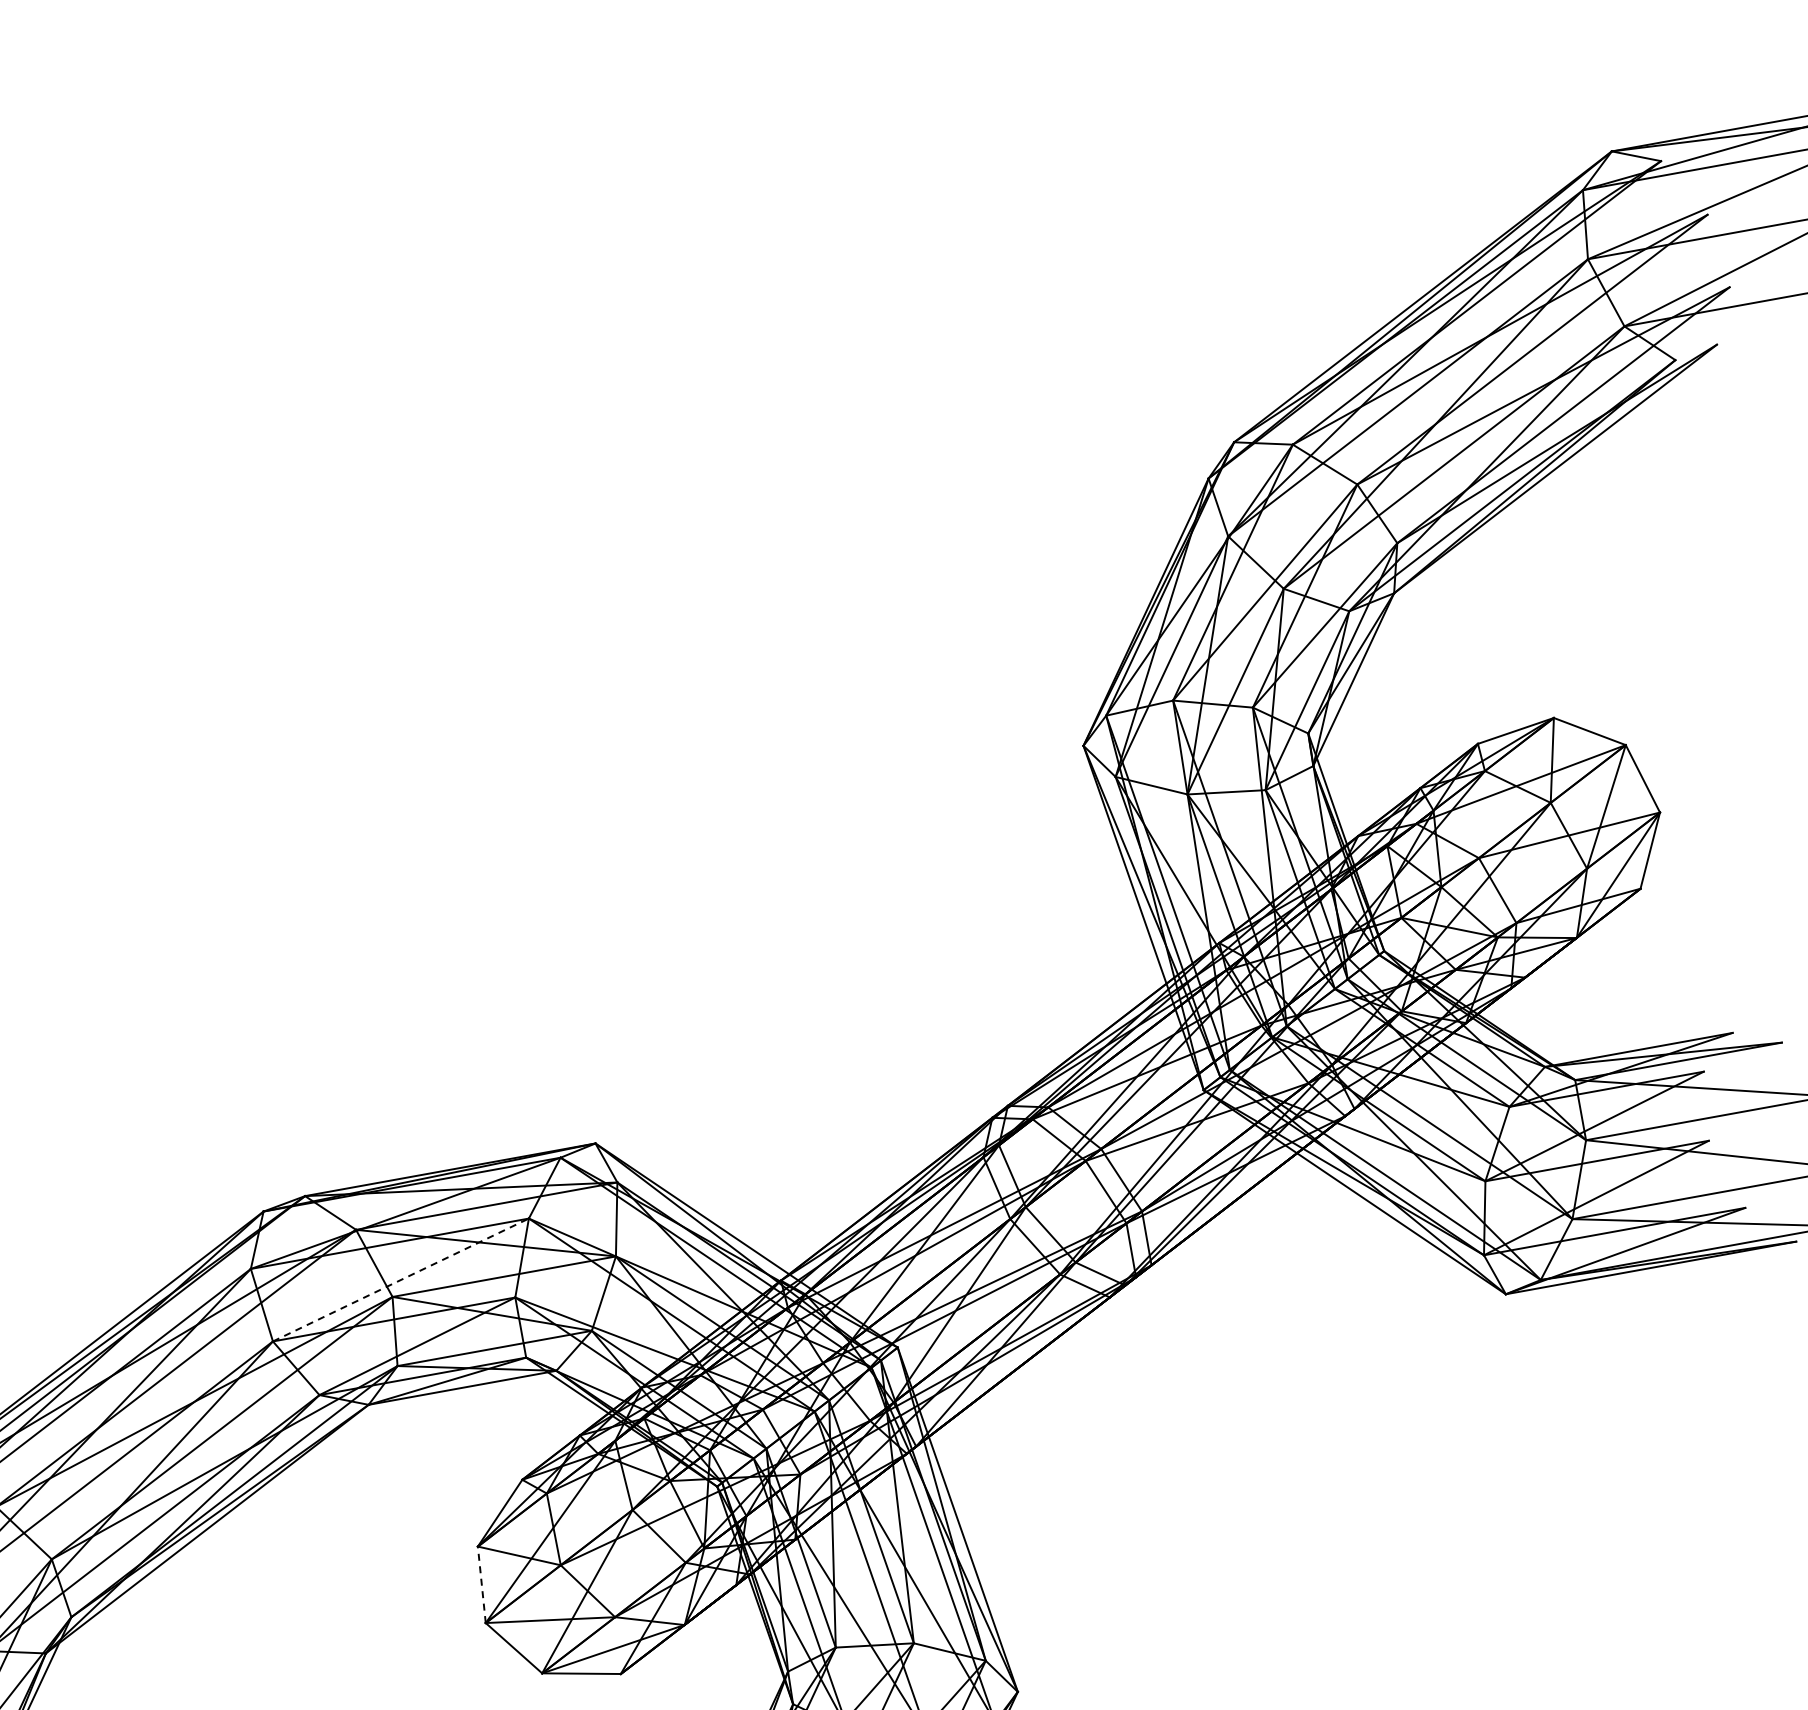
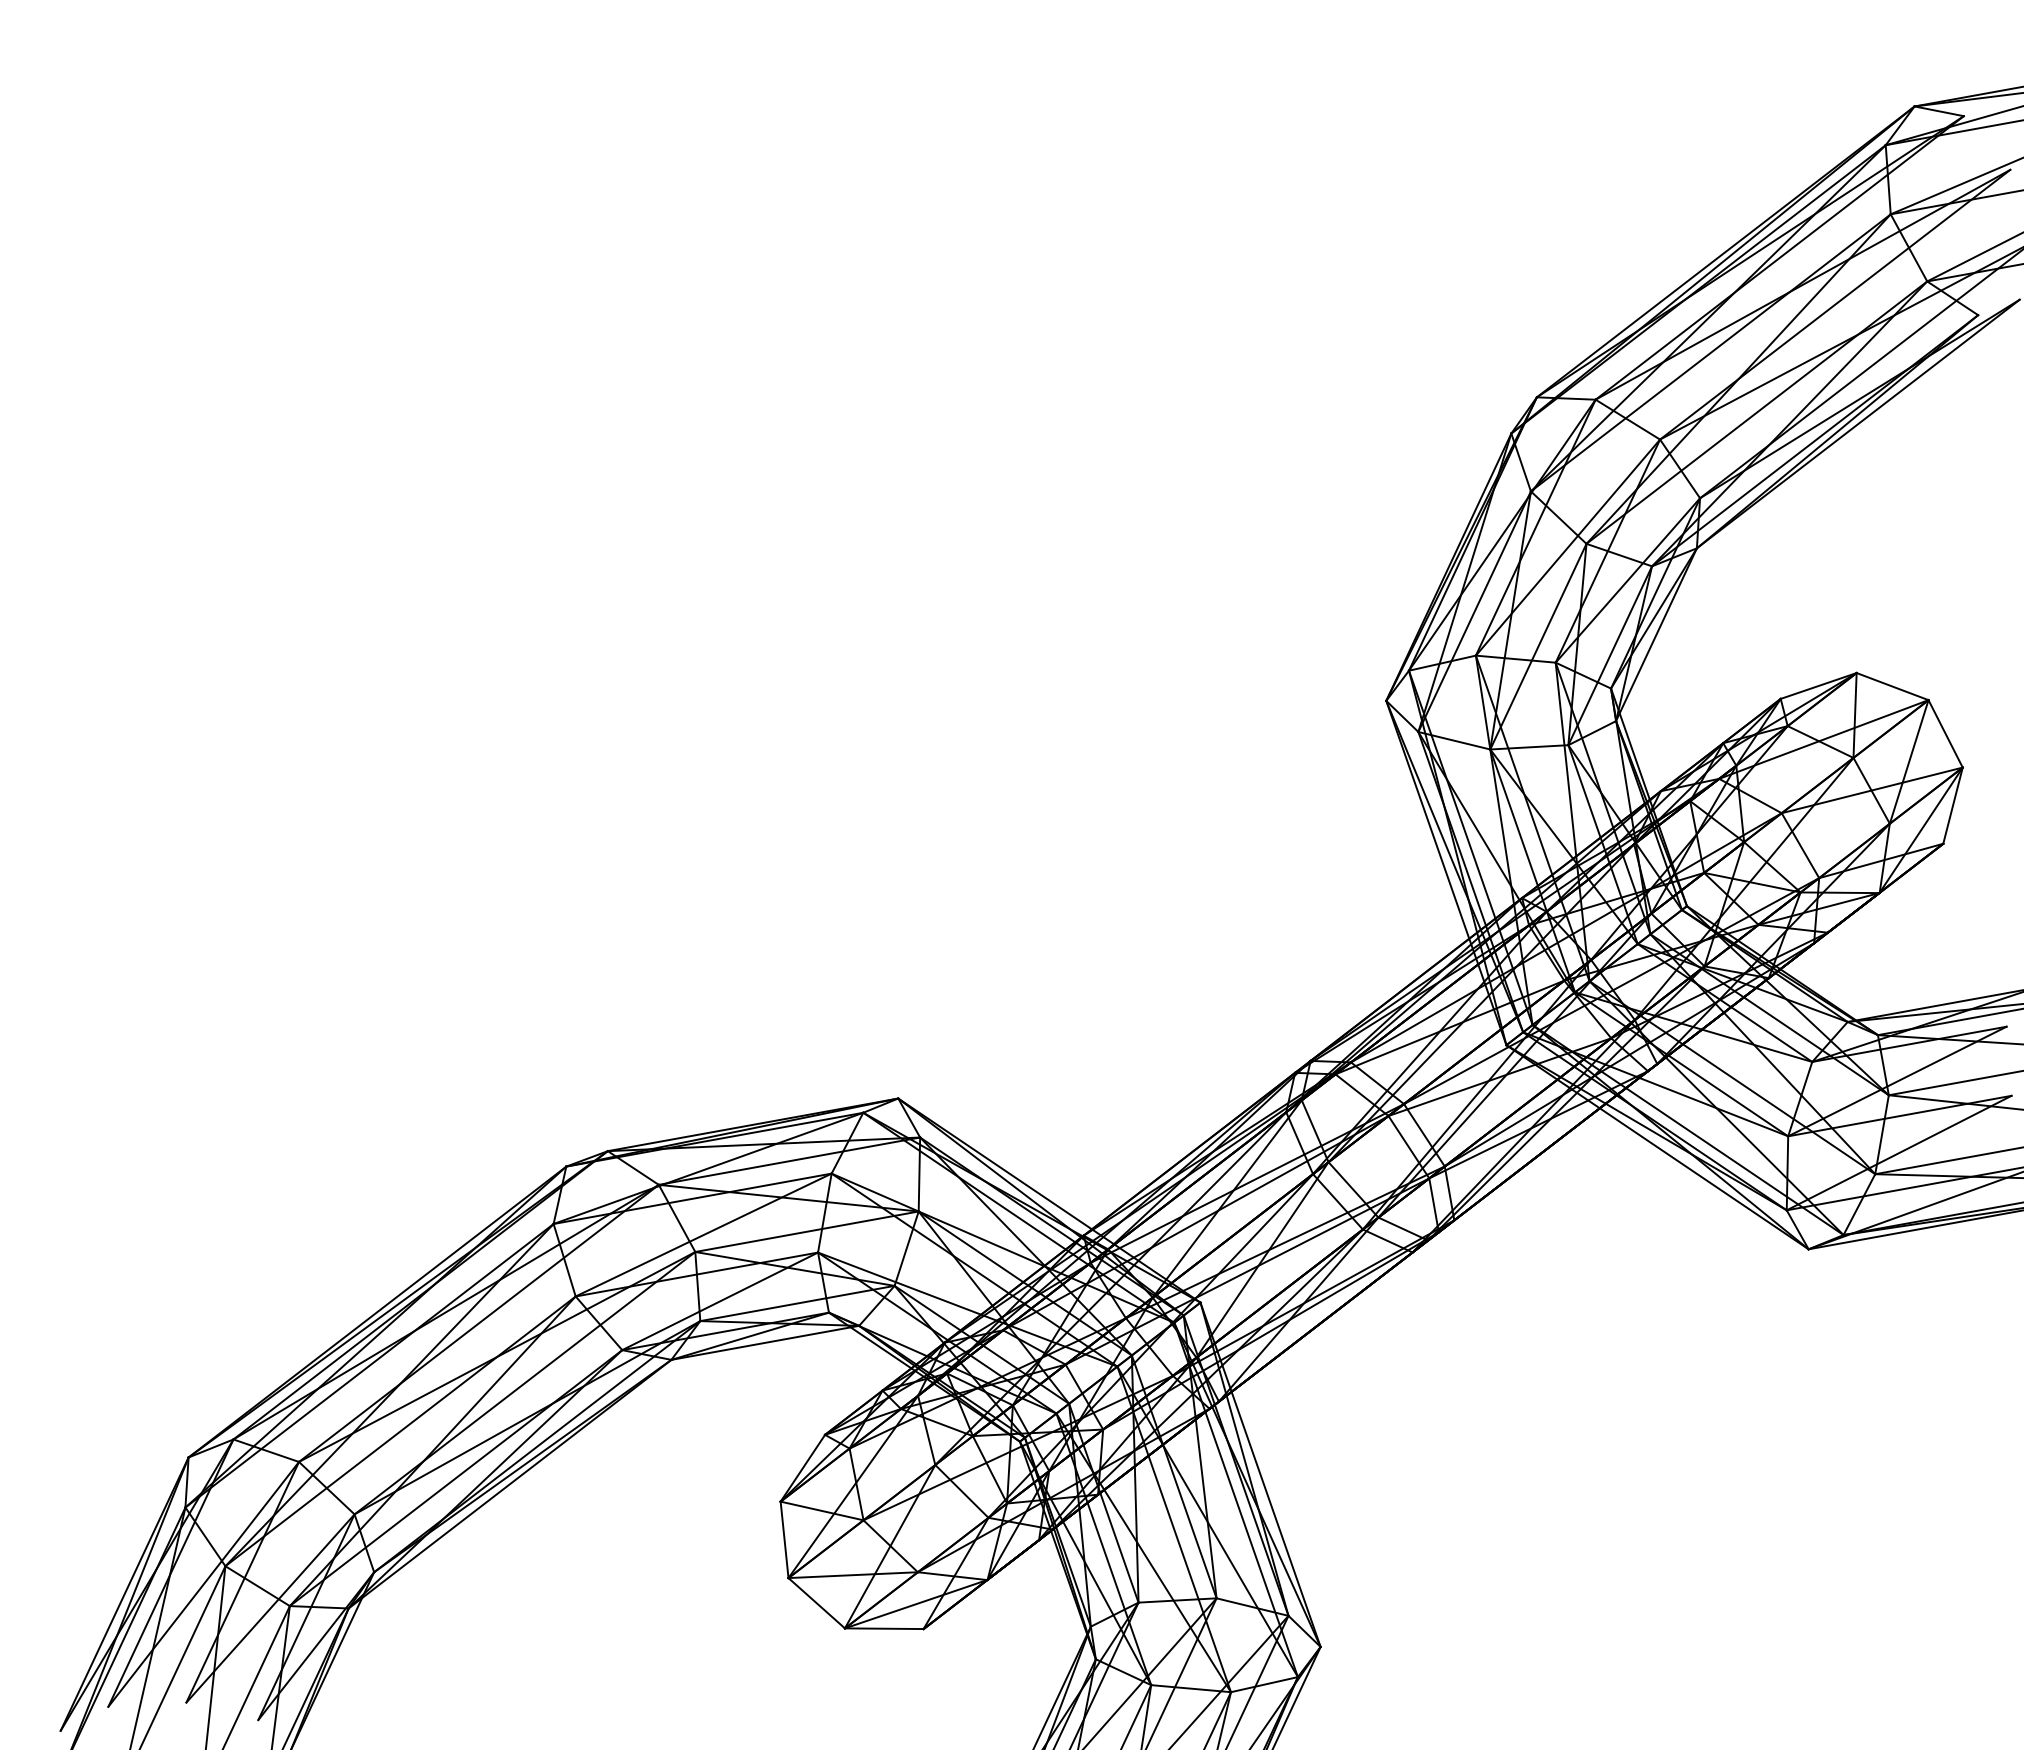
line: (400, 1280) -> (703, 1235), dashed -> solid
line: (481, 1584) -> (784, 1539), dashed -> solid

